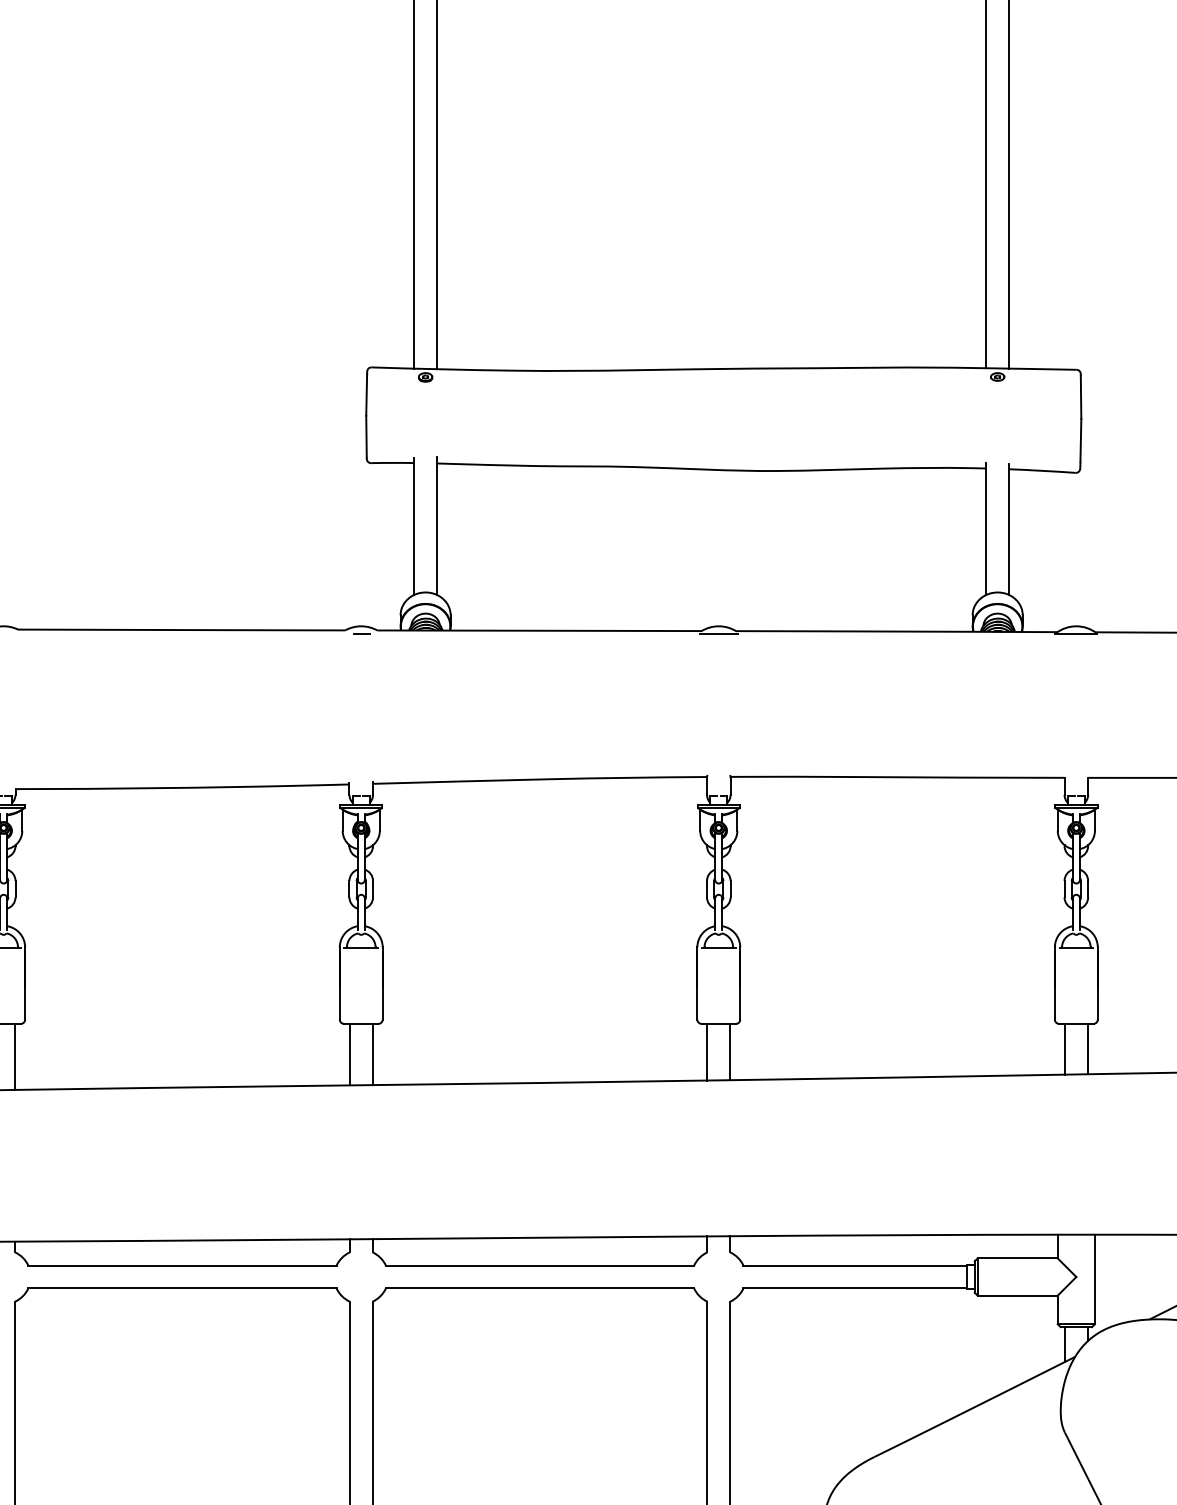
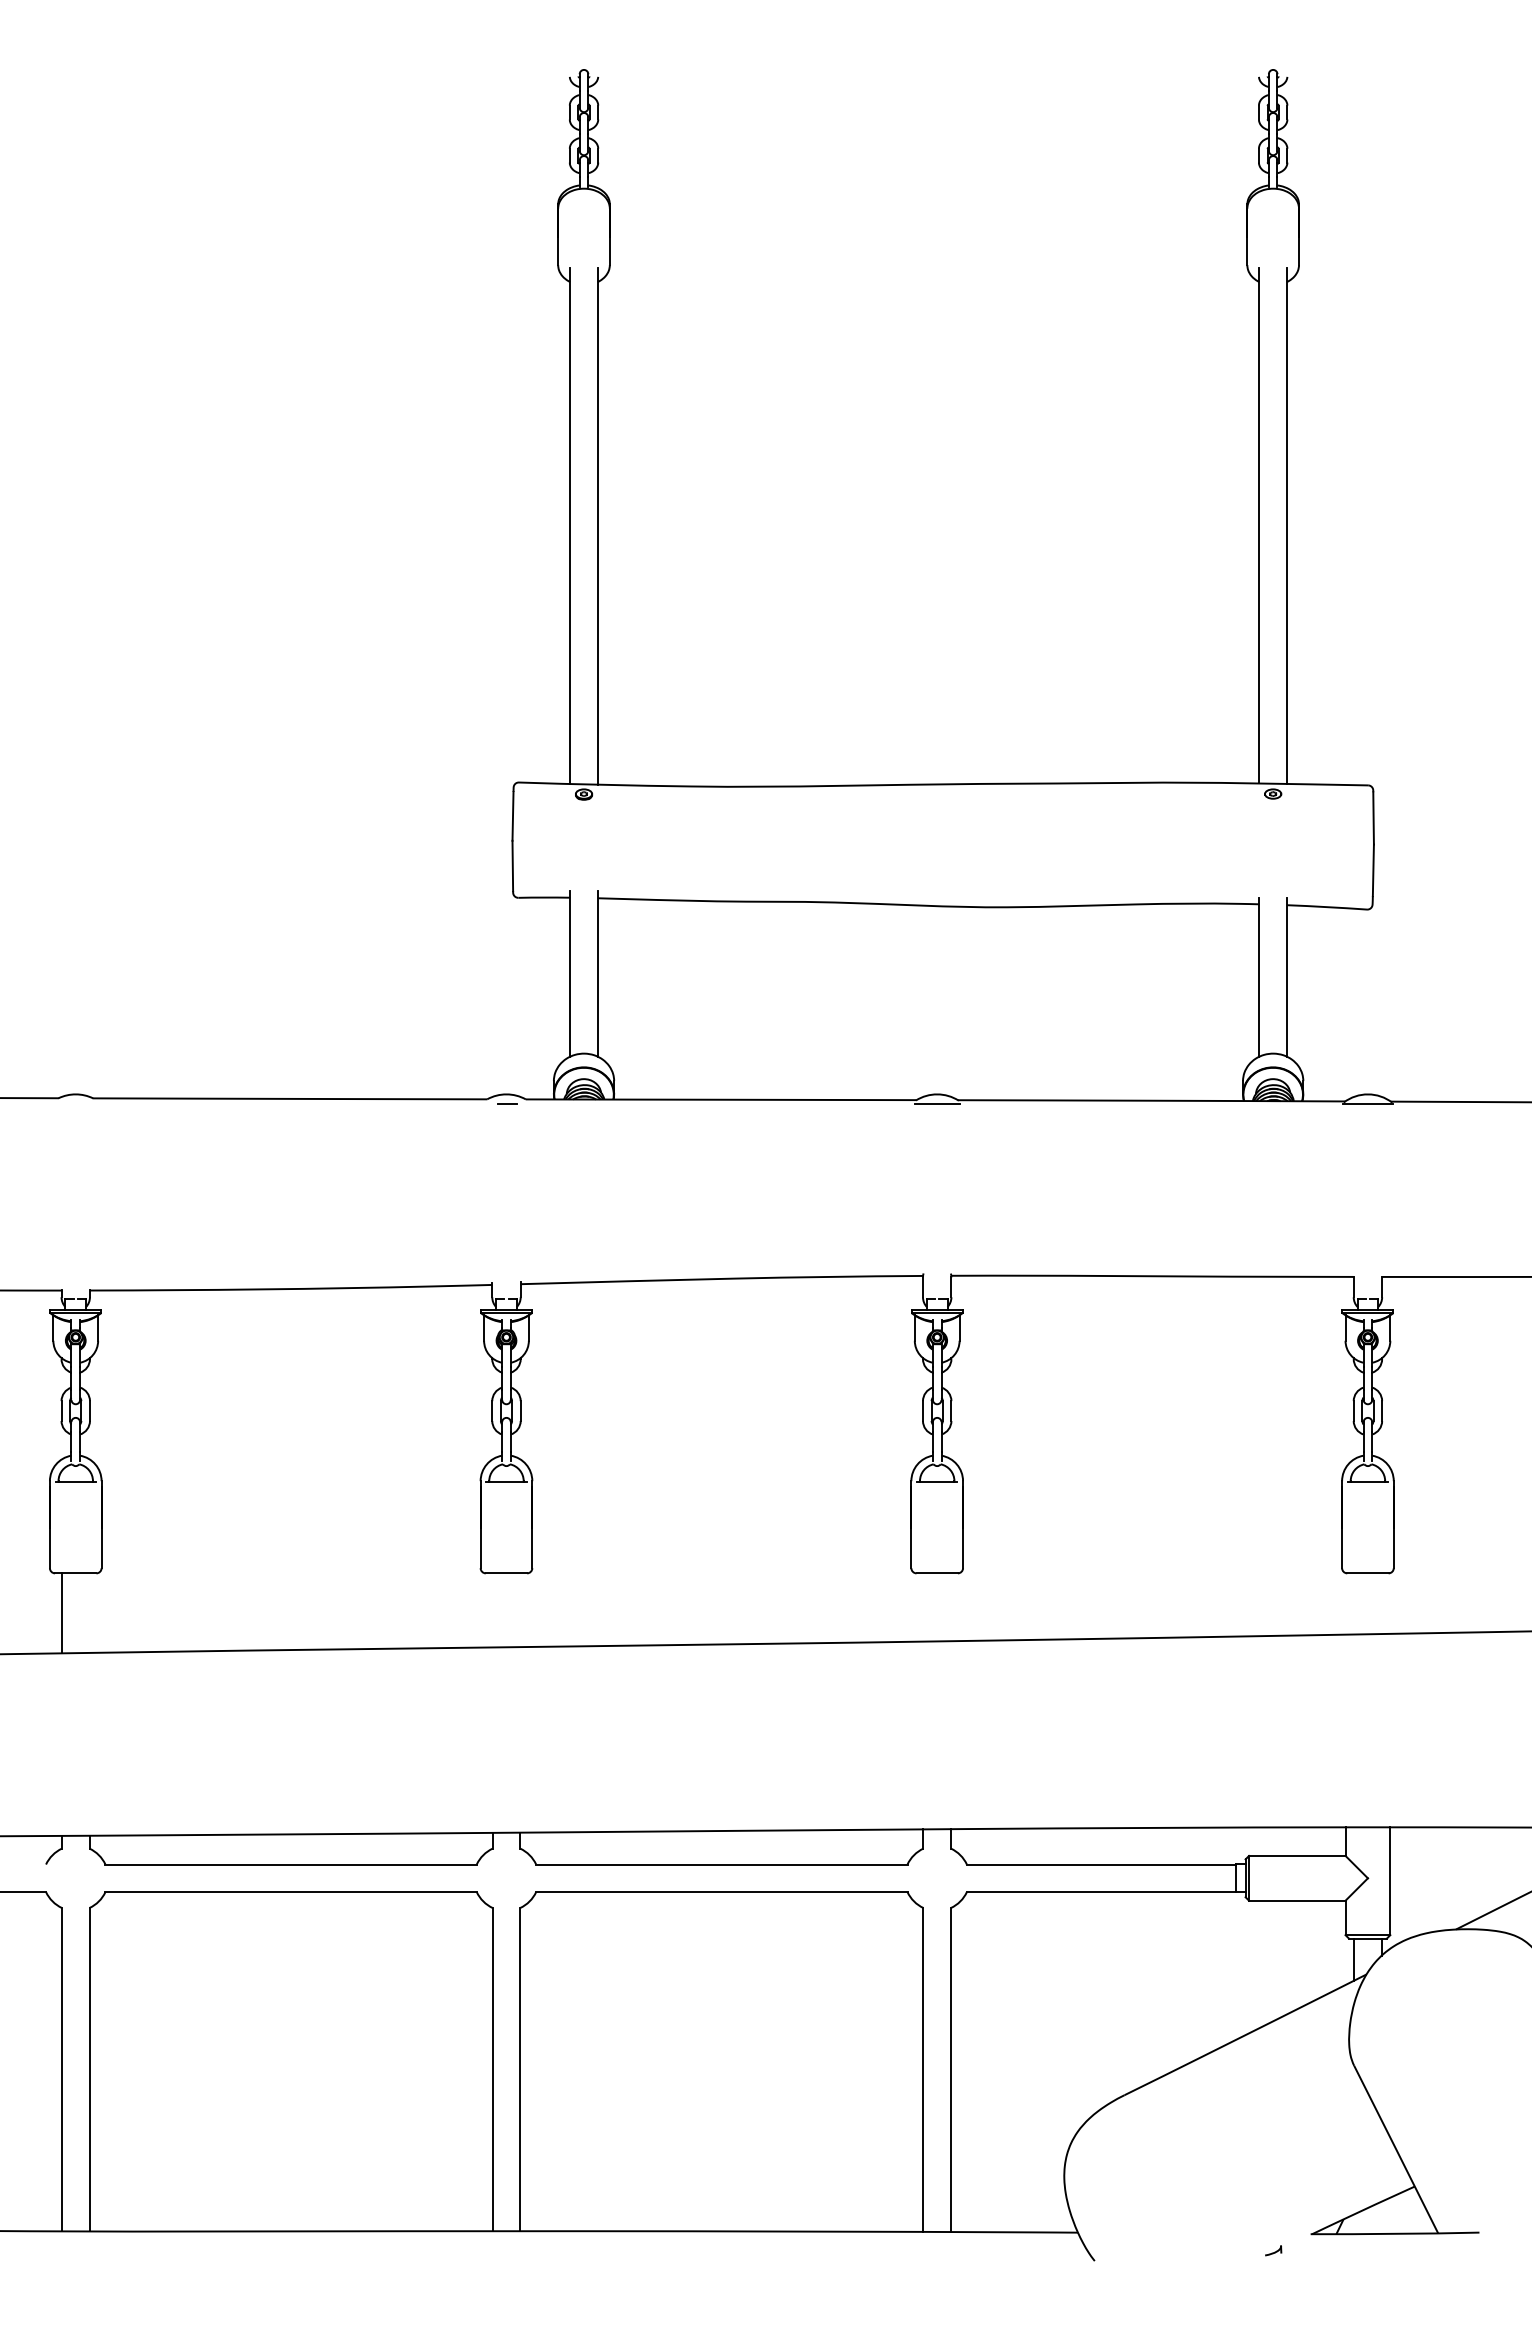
line: (1065, 1048) -> (1354, 1603), removed
line: (1087, 1048) -> (1381, 1603), removed
line: (707, 1052) -> (923, 1607), removed
line: (729, 1052) -> (950, 1607), removed
line: (349, 1054) -> (492, 1610), removed
line: (372, 1054) -> (520, 1610), removed
line: (15, 1056) -> (89, 1612), removed

